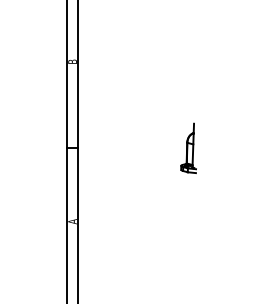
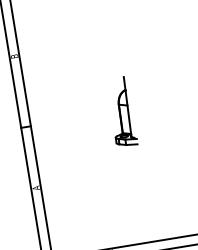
part: (188, 148) -> (121, 112), size x1.67

